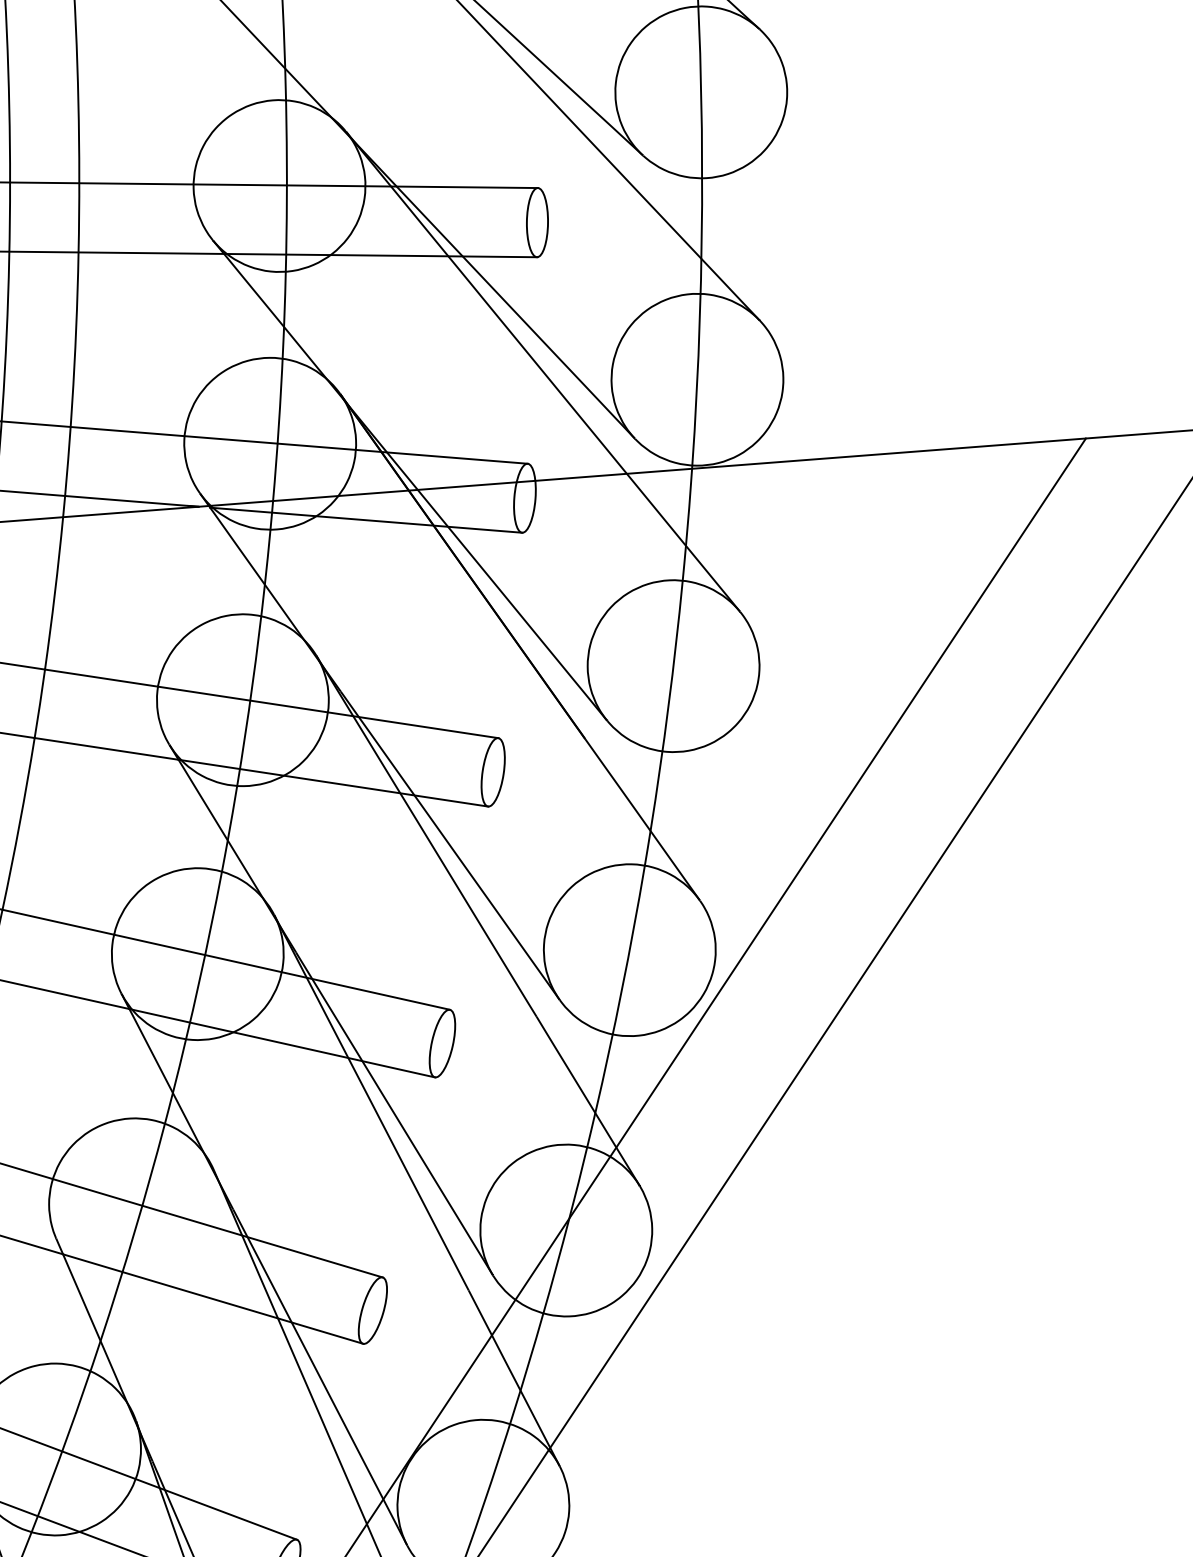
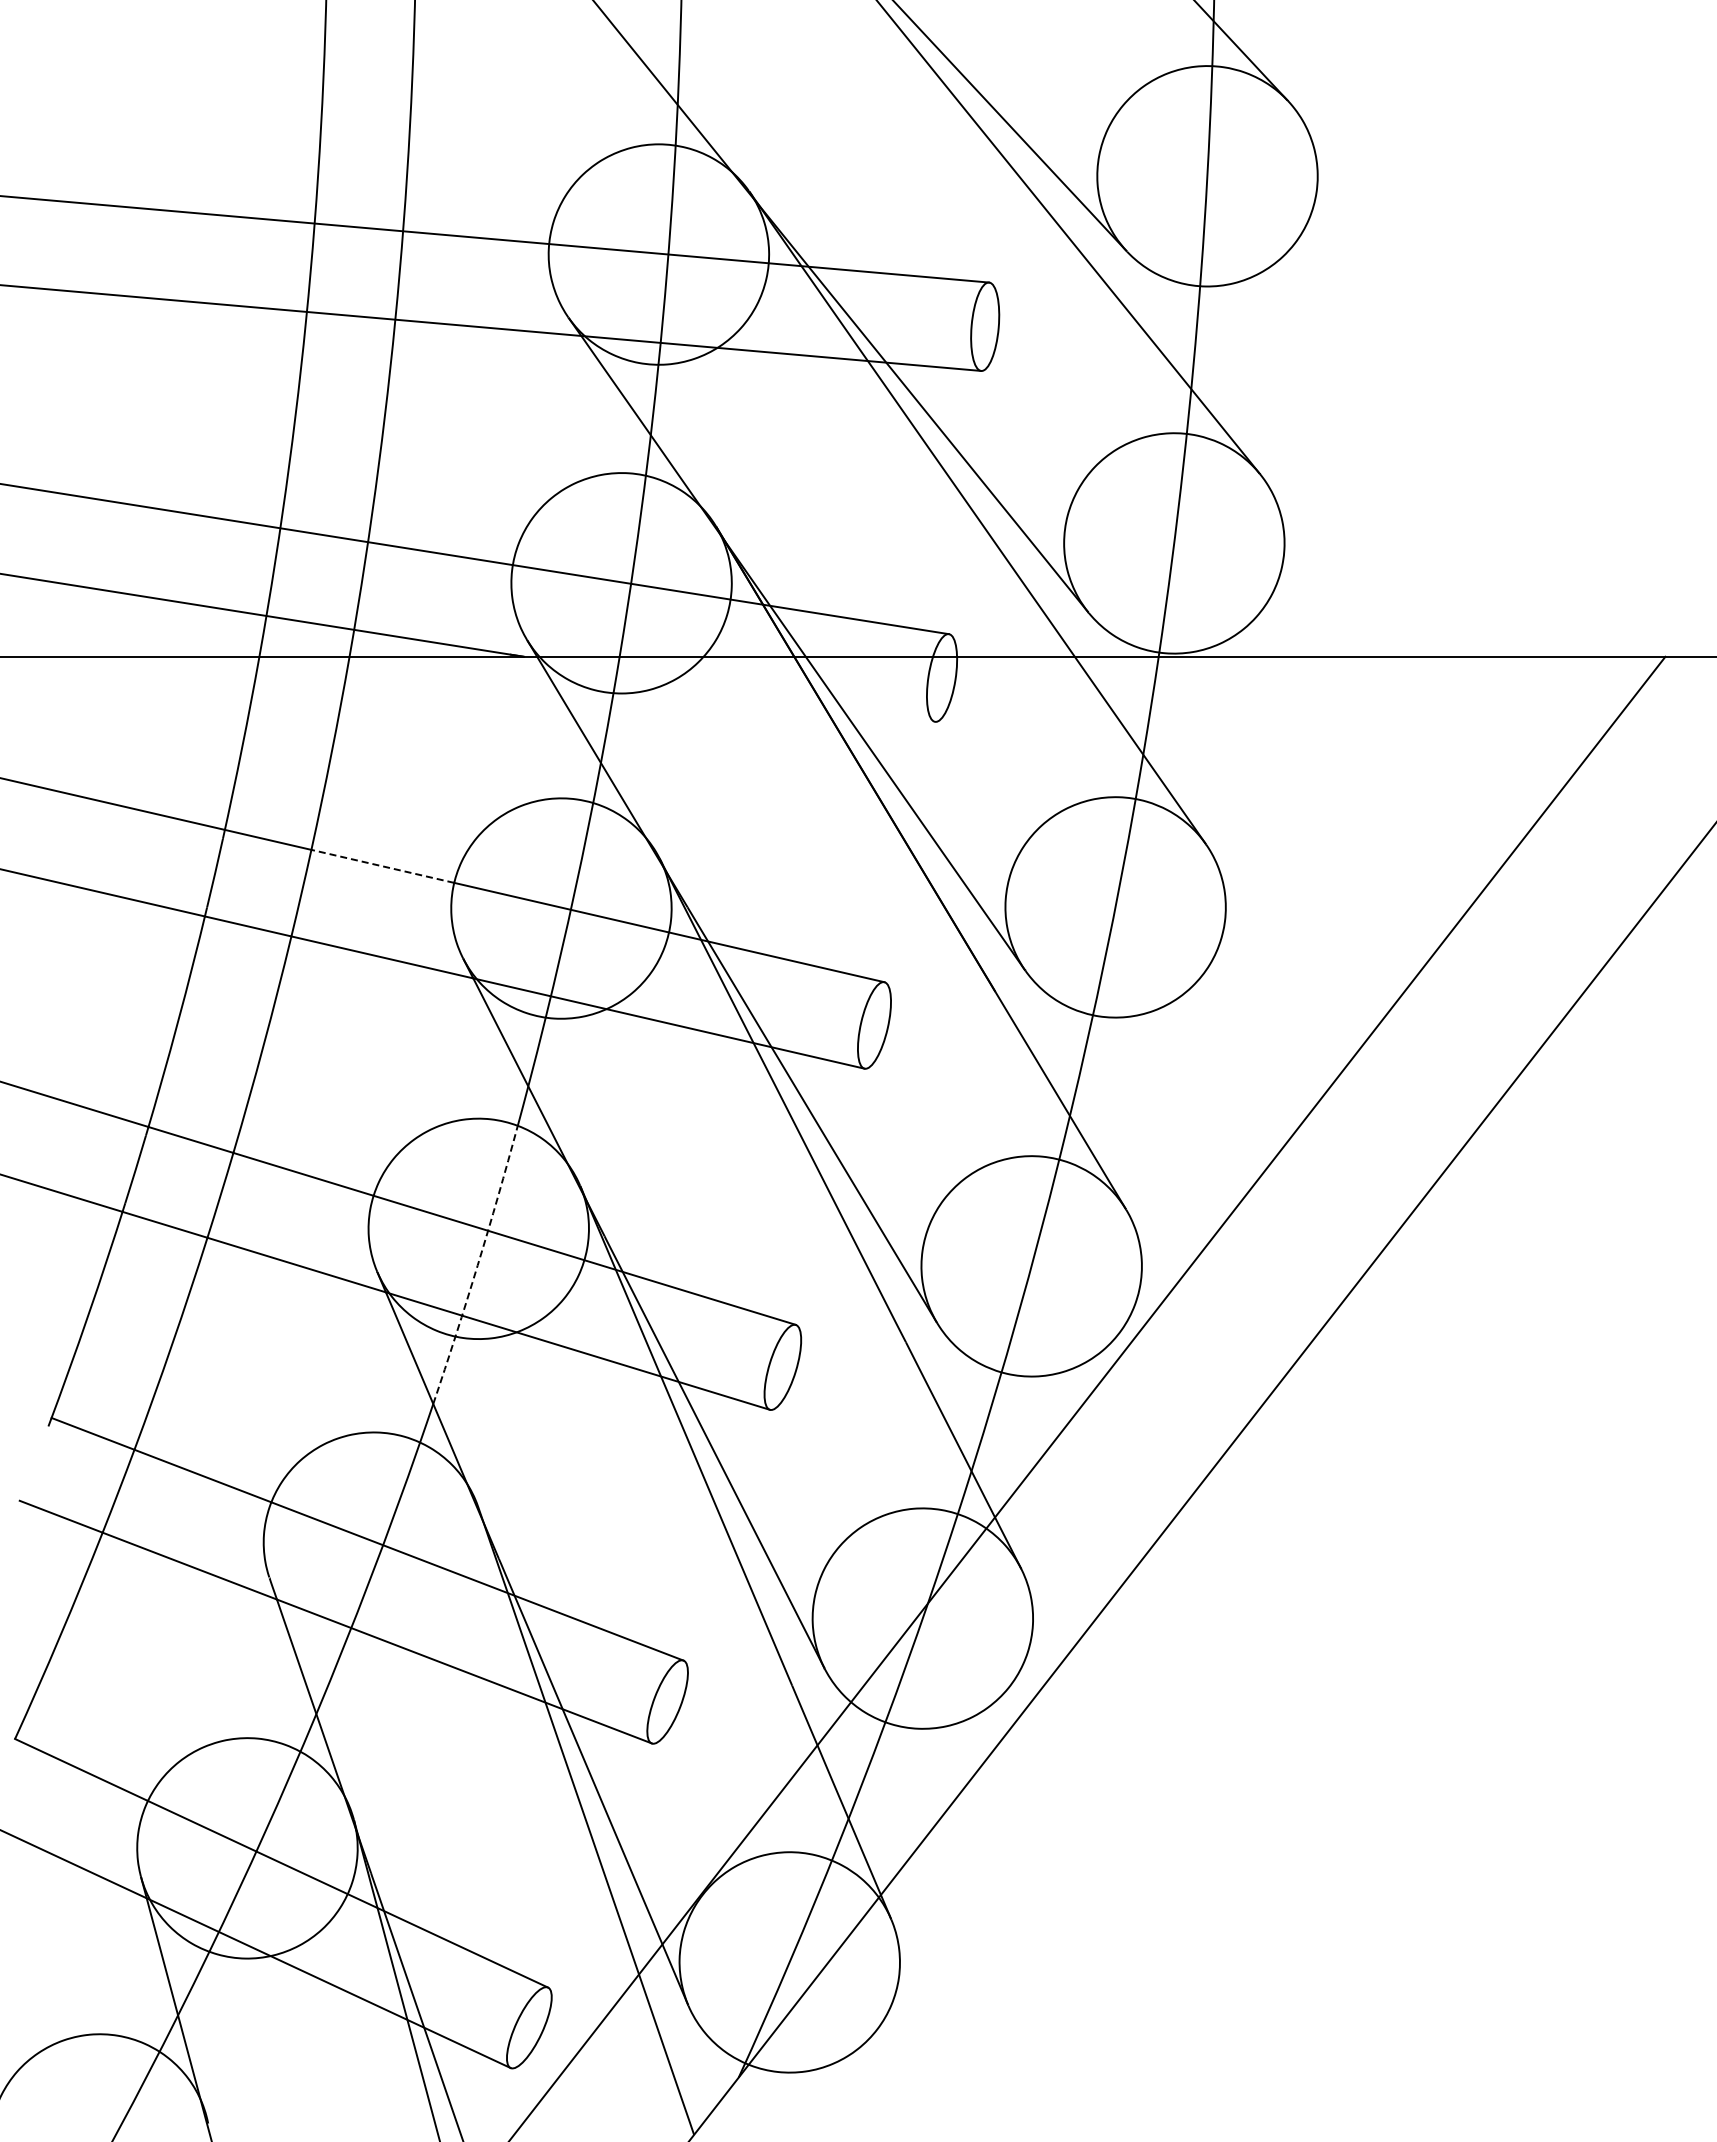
line: (365, 520) -> (736, 690), removed
line: (101, 678) -> (382, 866), solid -> dashed
arc: (198, 982) -> (477, 1265), solid -> dashed

